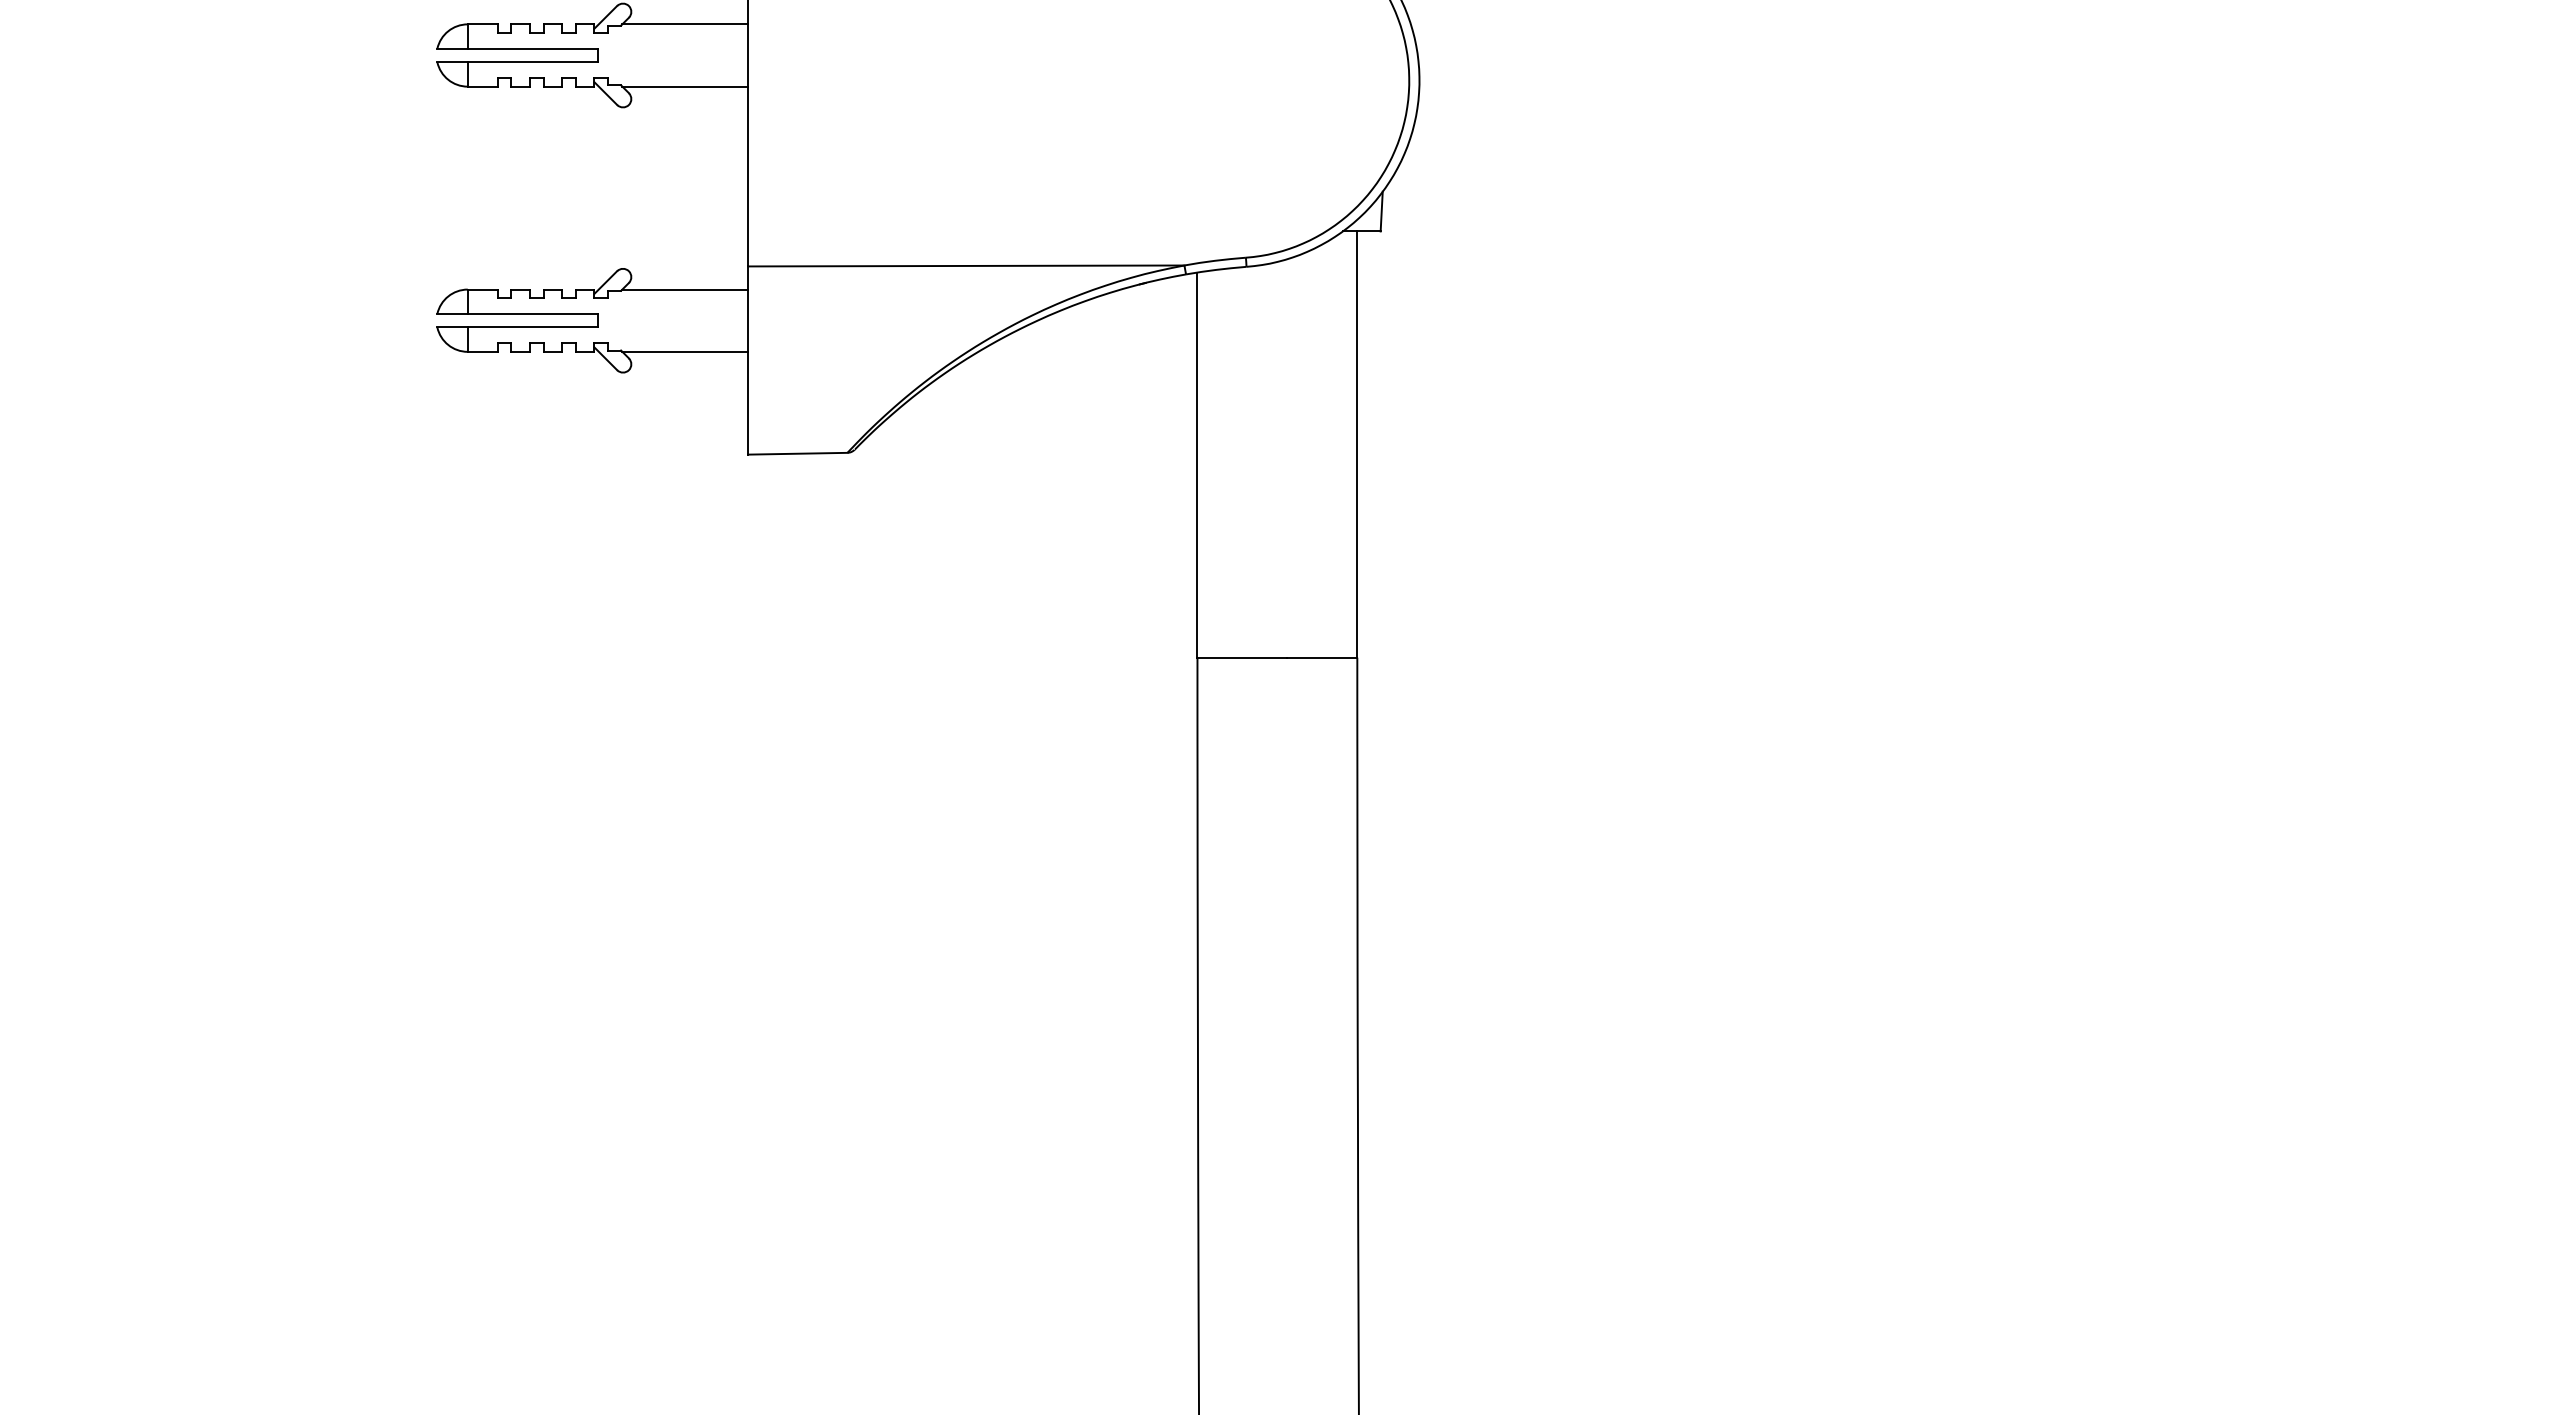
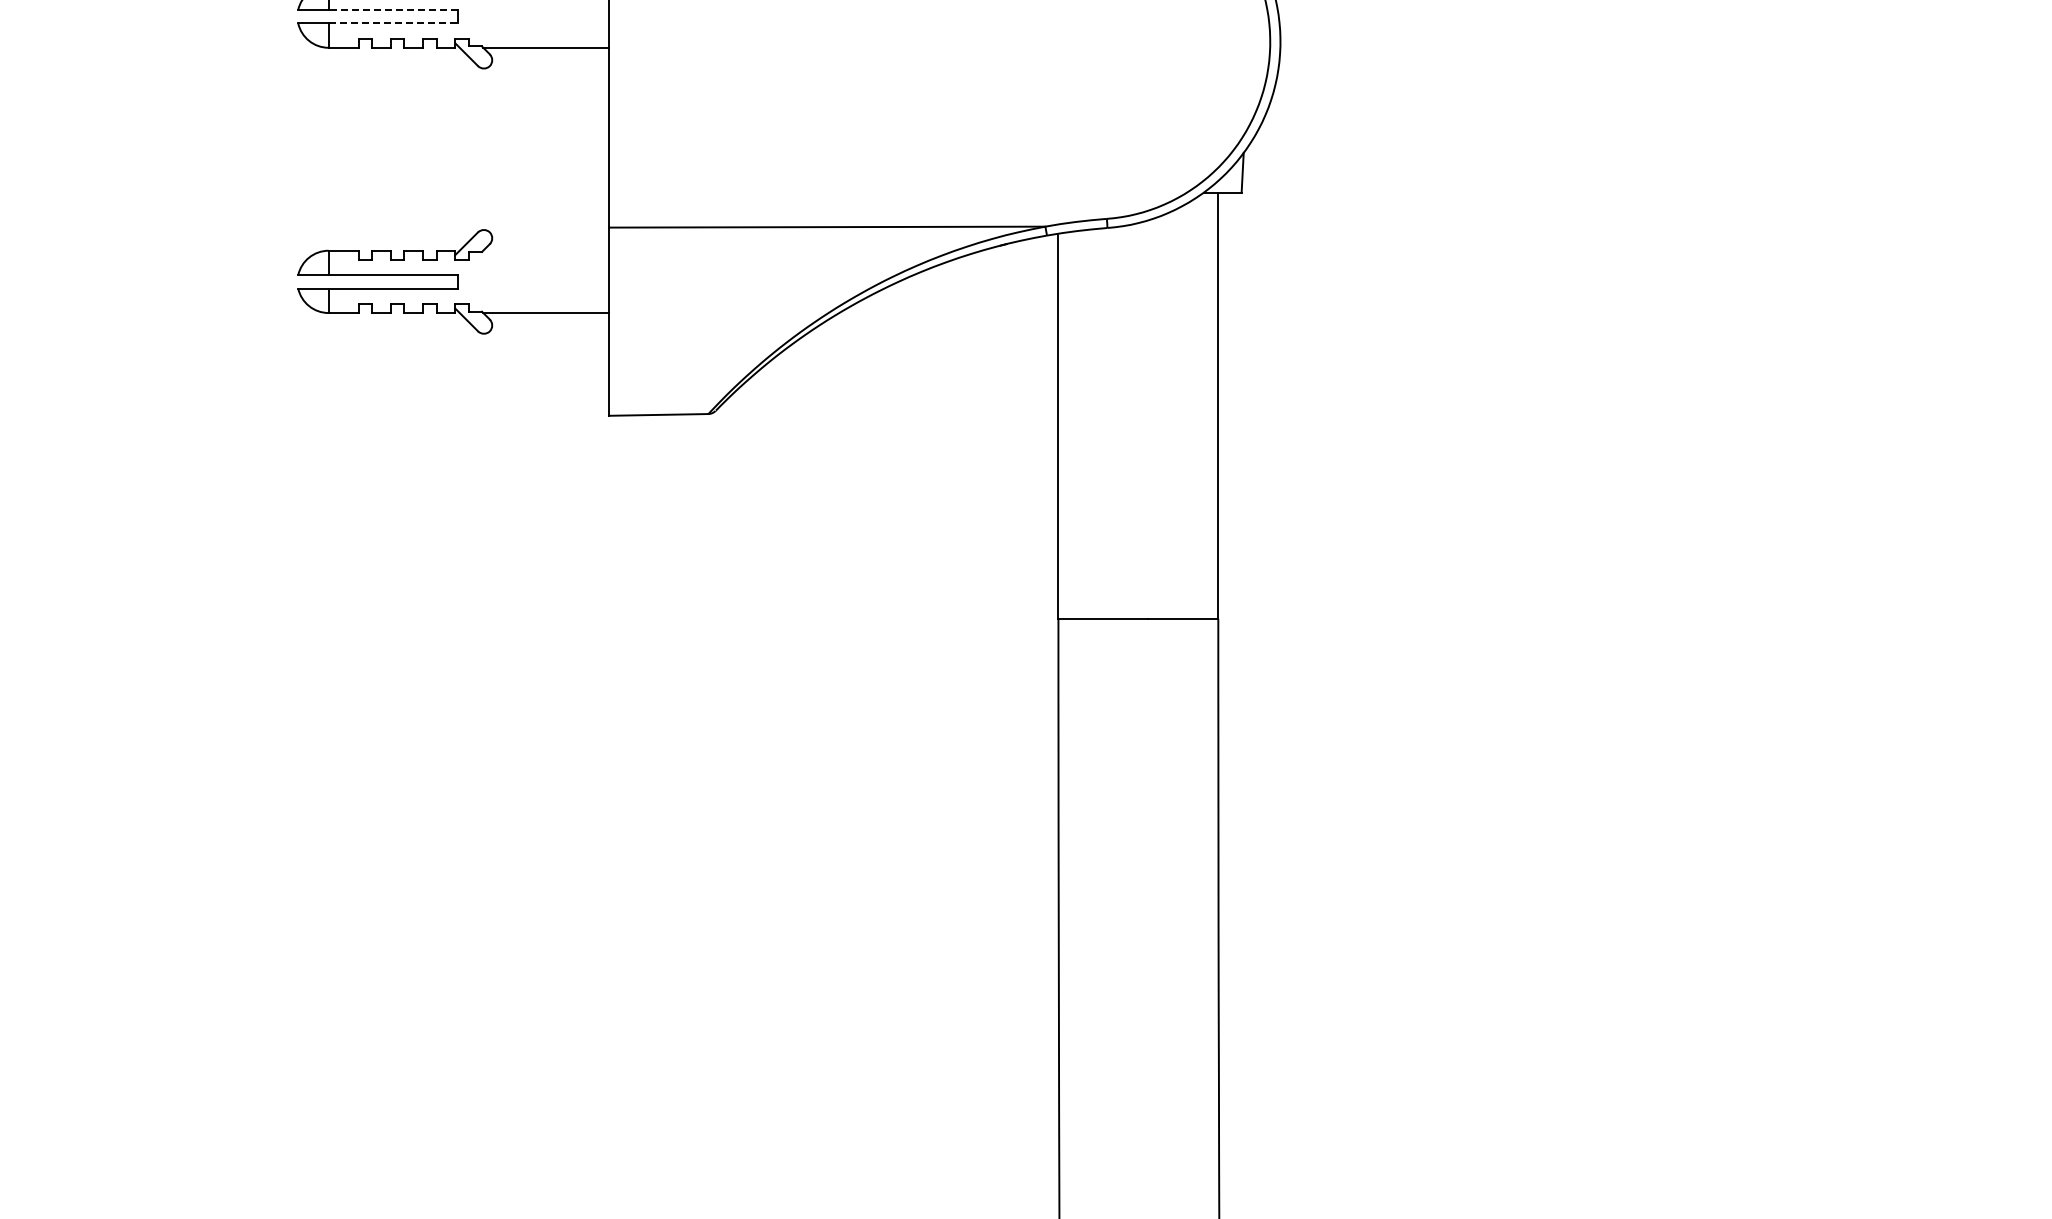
line: (532, 48) -> (393, 9), solid -> dashed
line: (532, 62) -> (393, 23), solid -> dashed
line: (685, 289) -> (546, 250), removed

